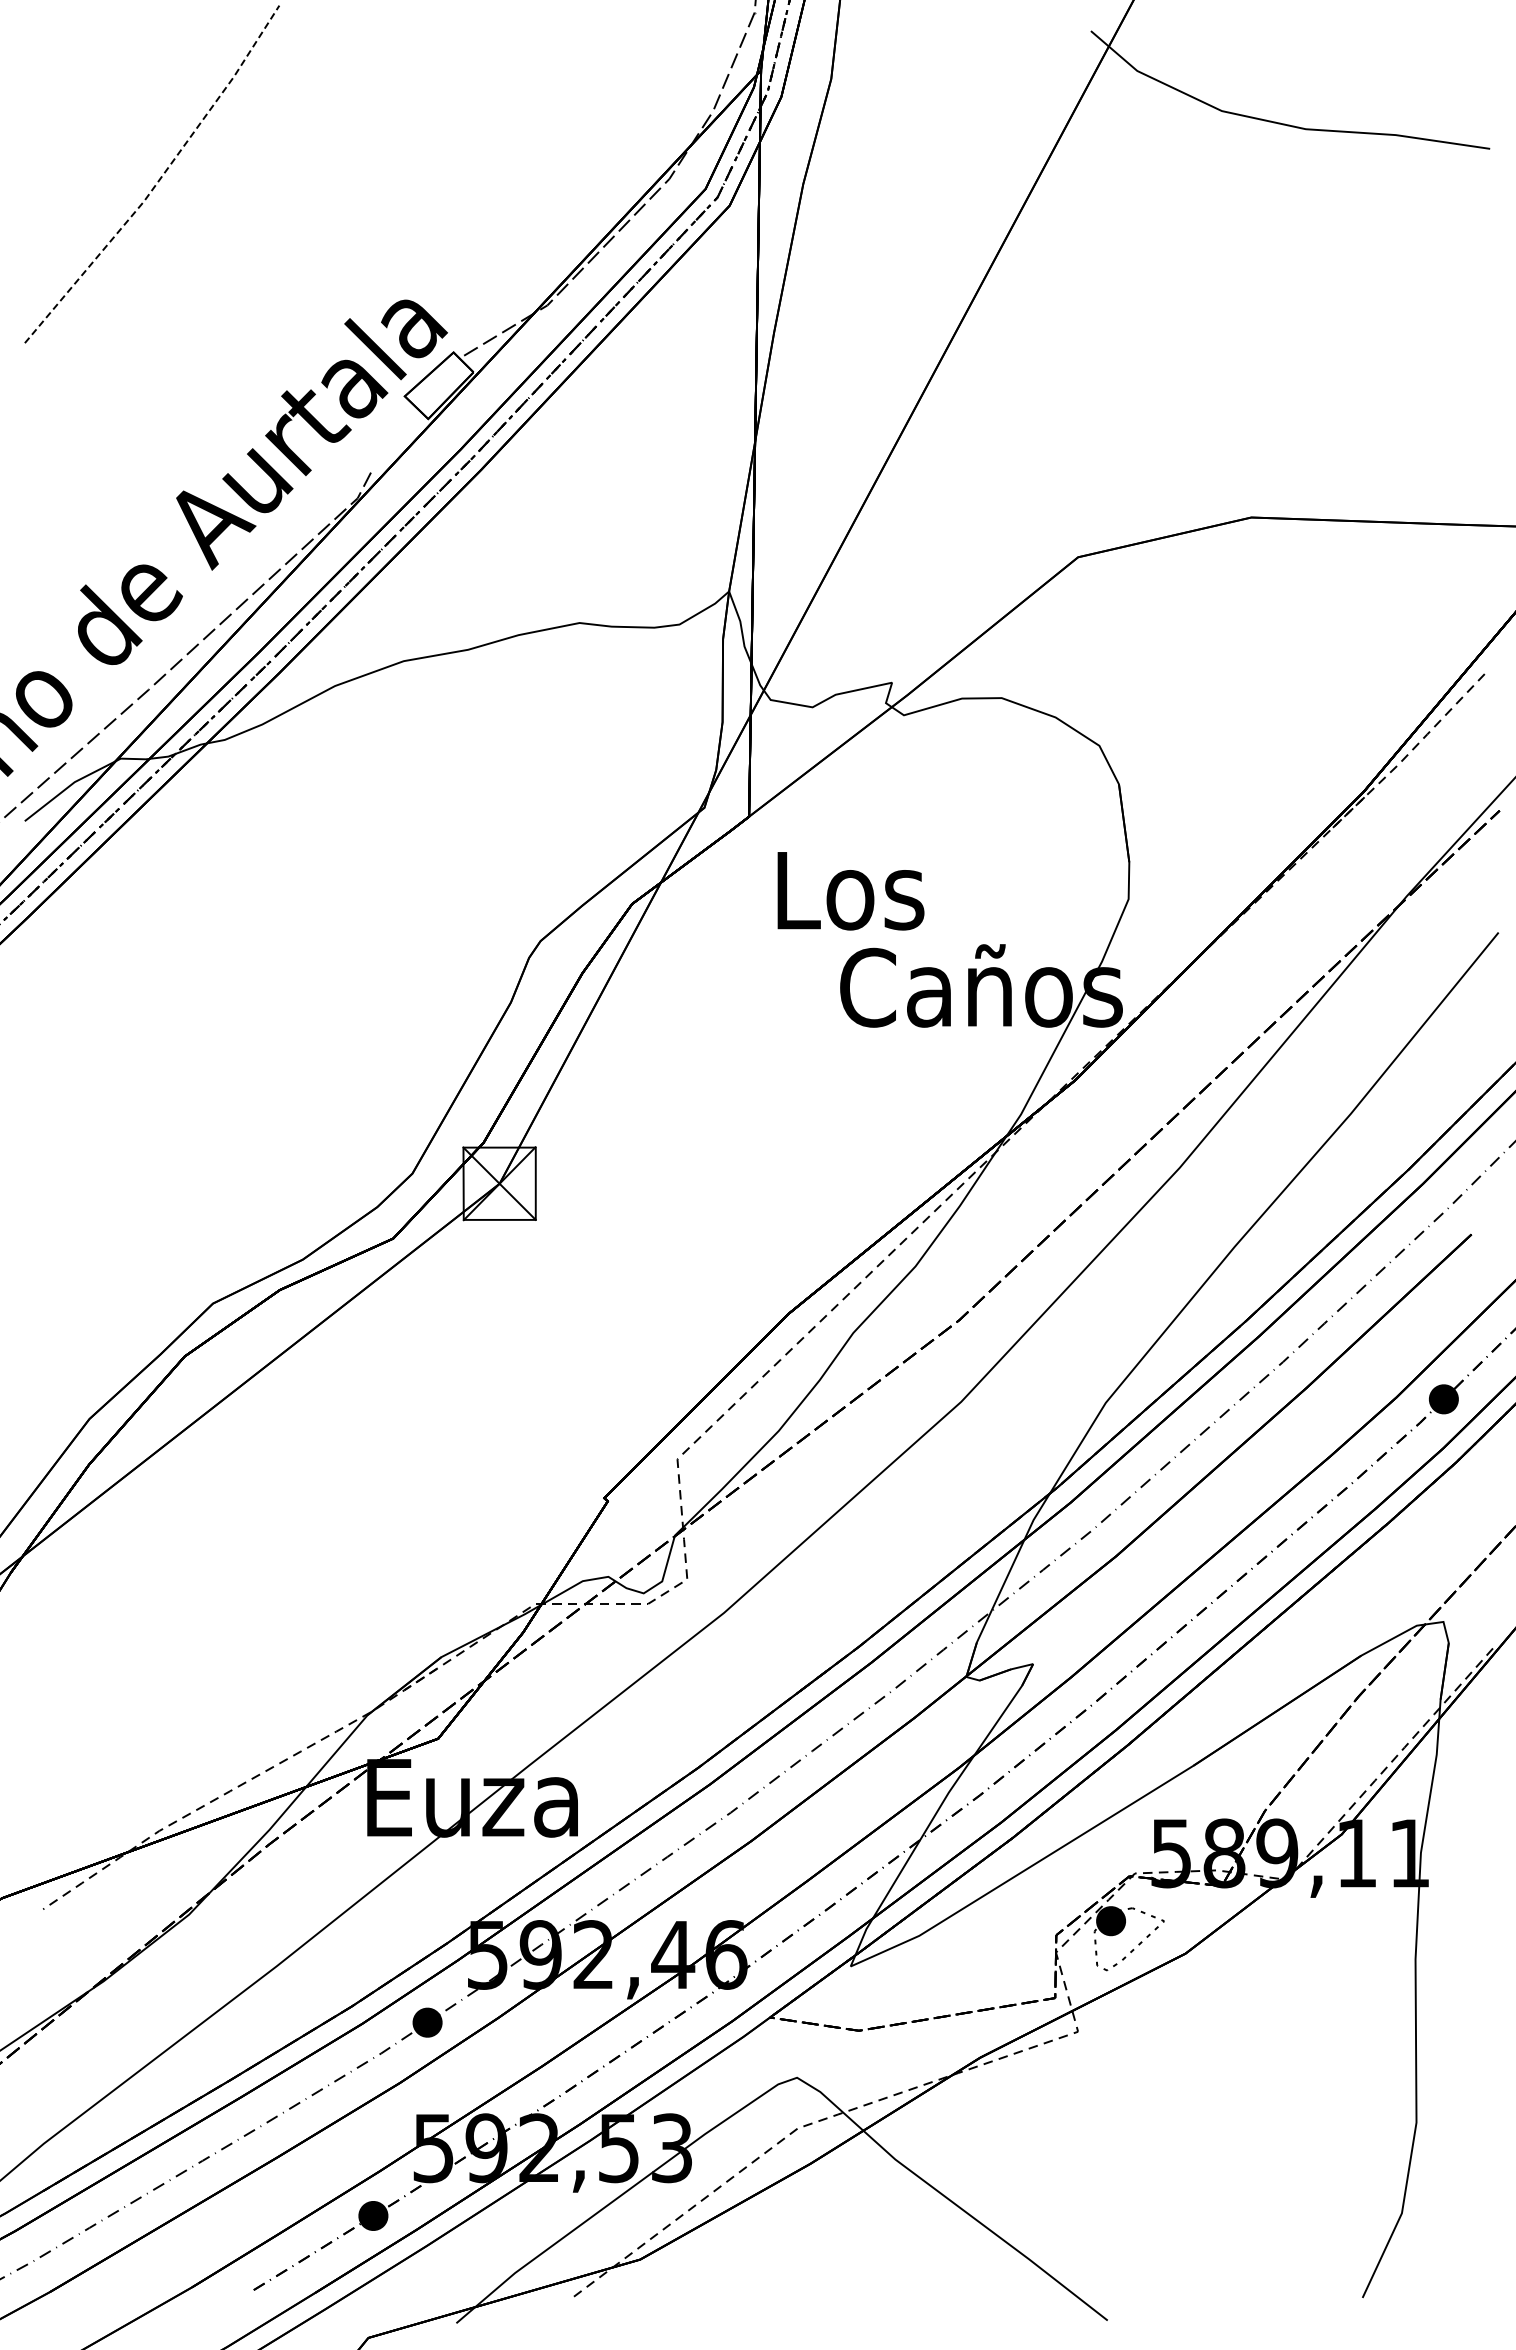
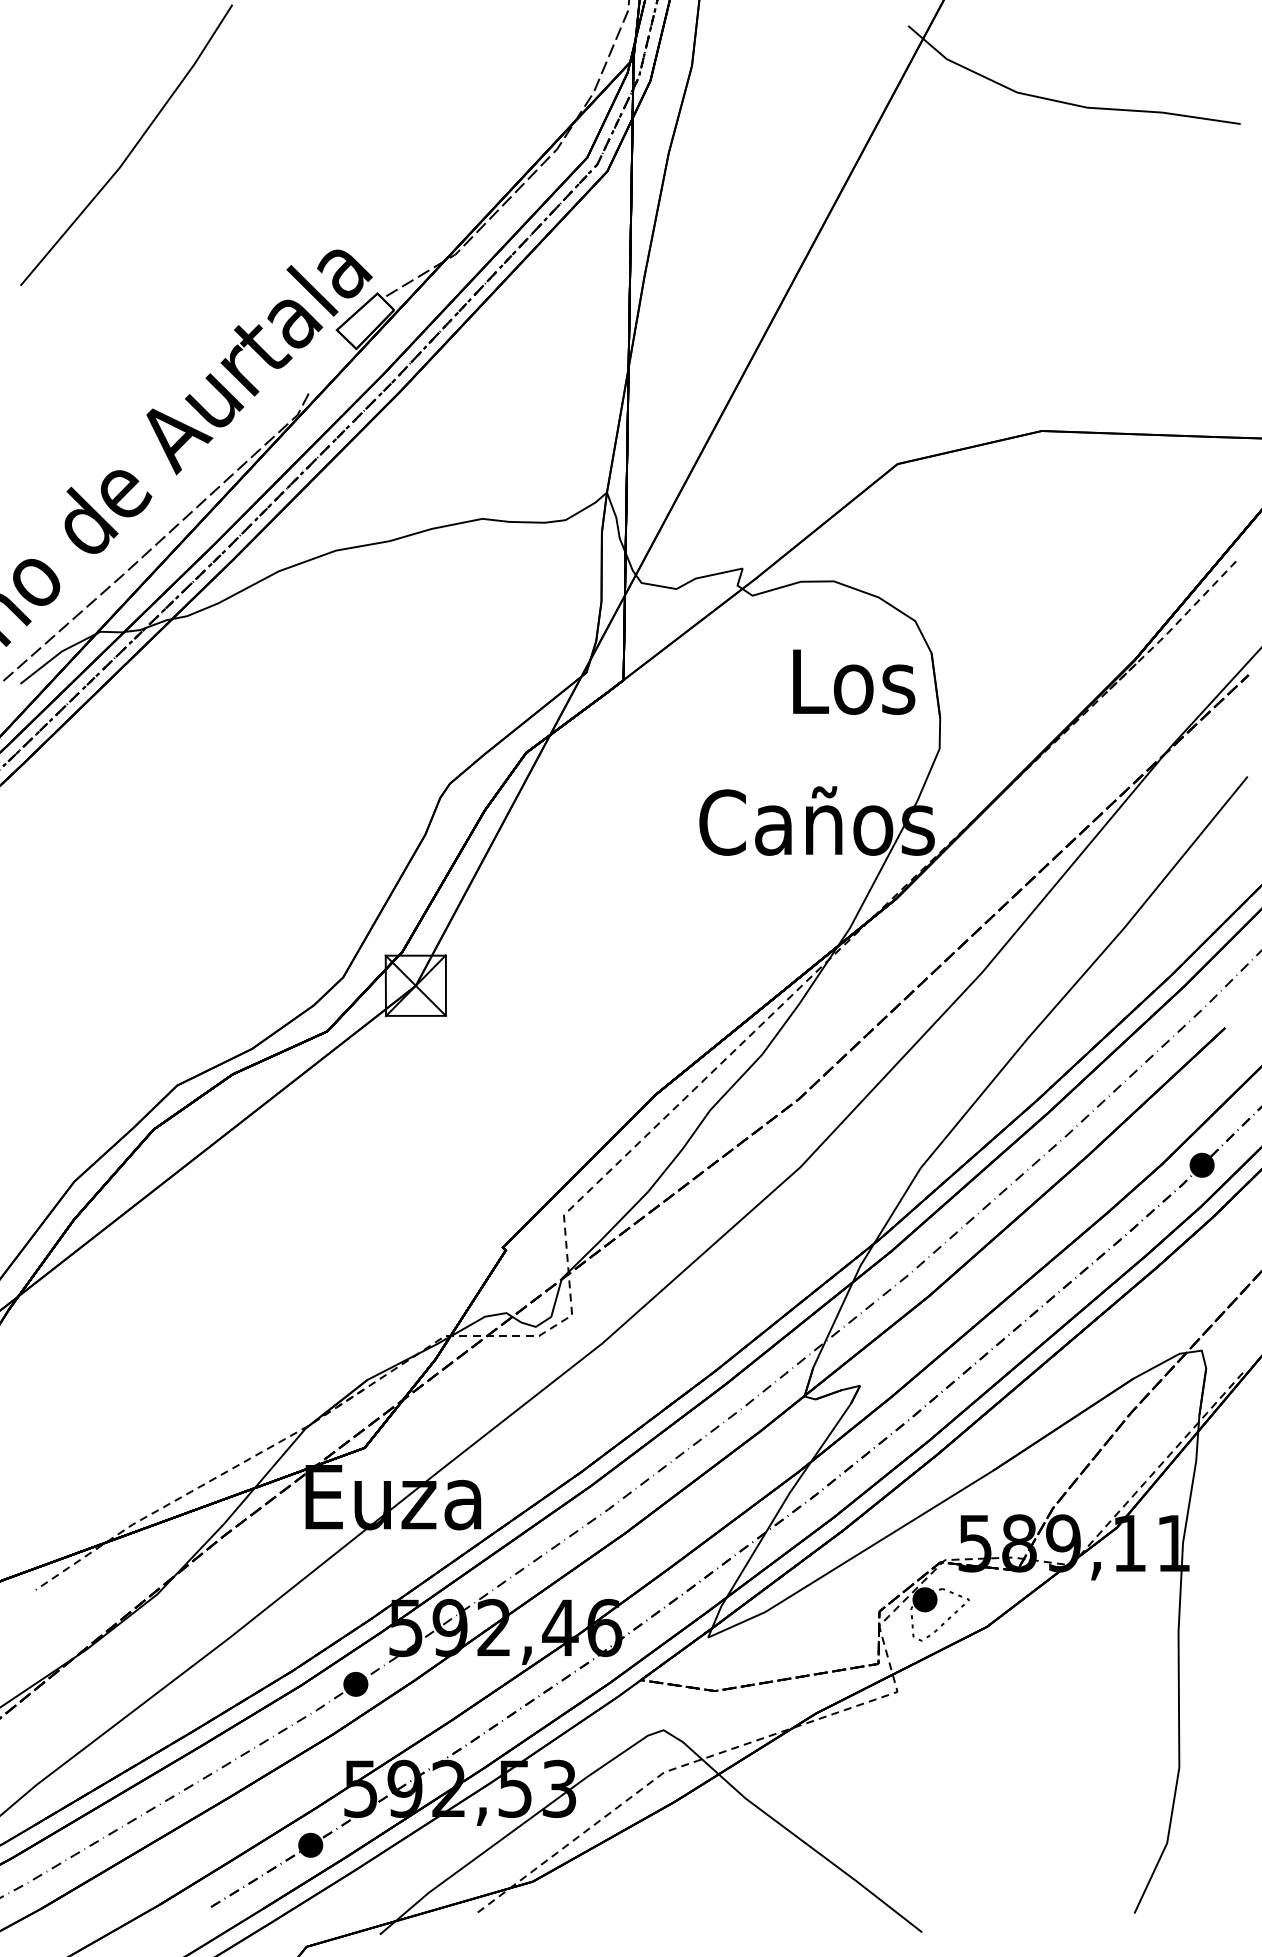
line: (159, 179) -> (132, 149), dashed -> solid
text: (850, 891) -> (853, 682), moved

